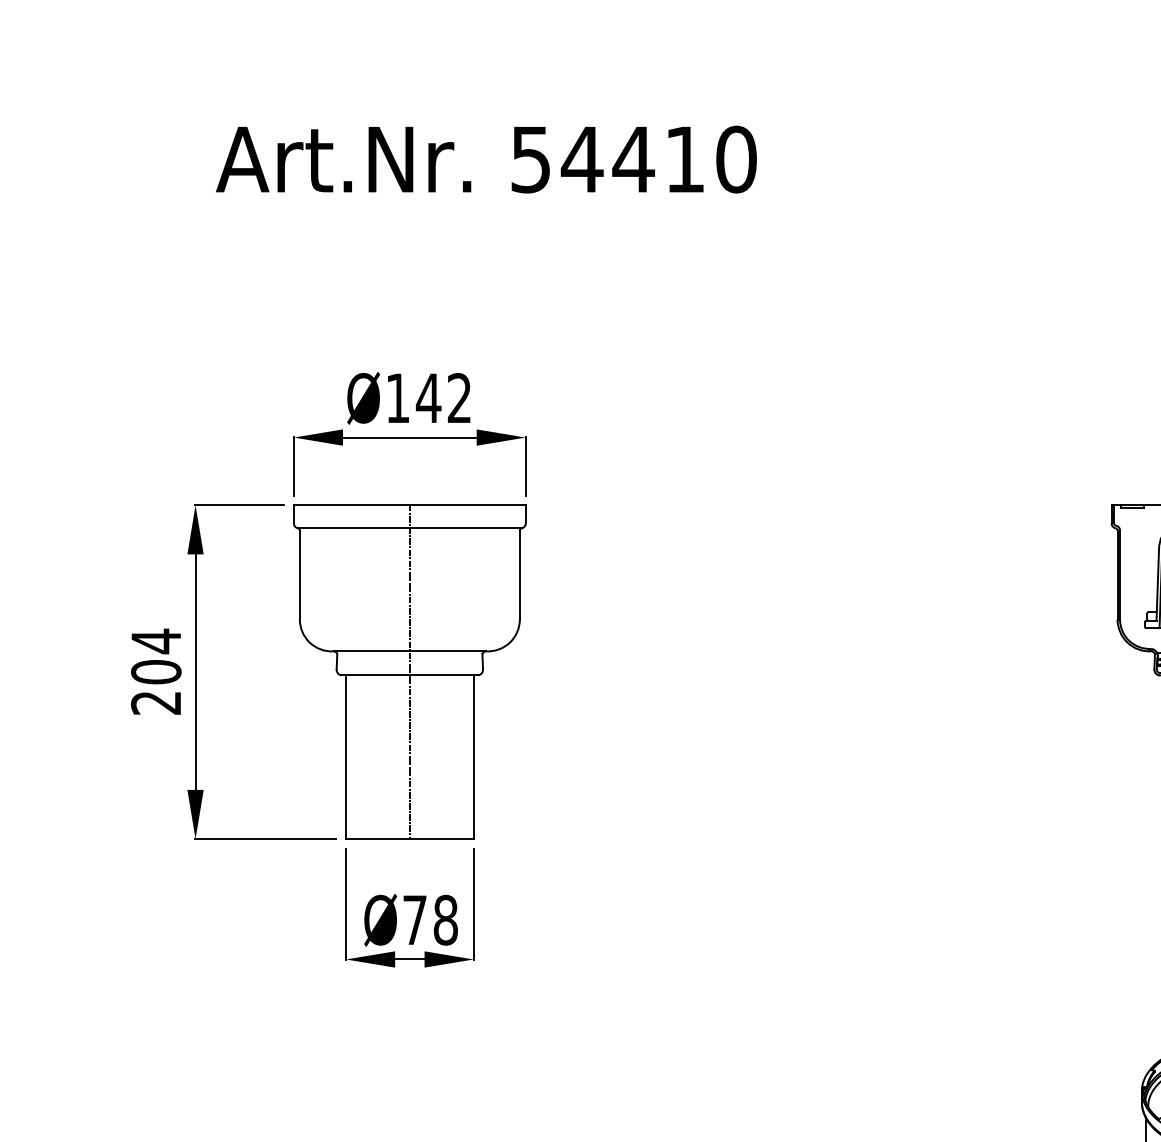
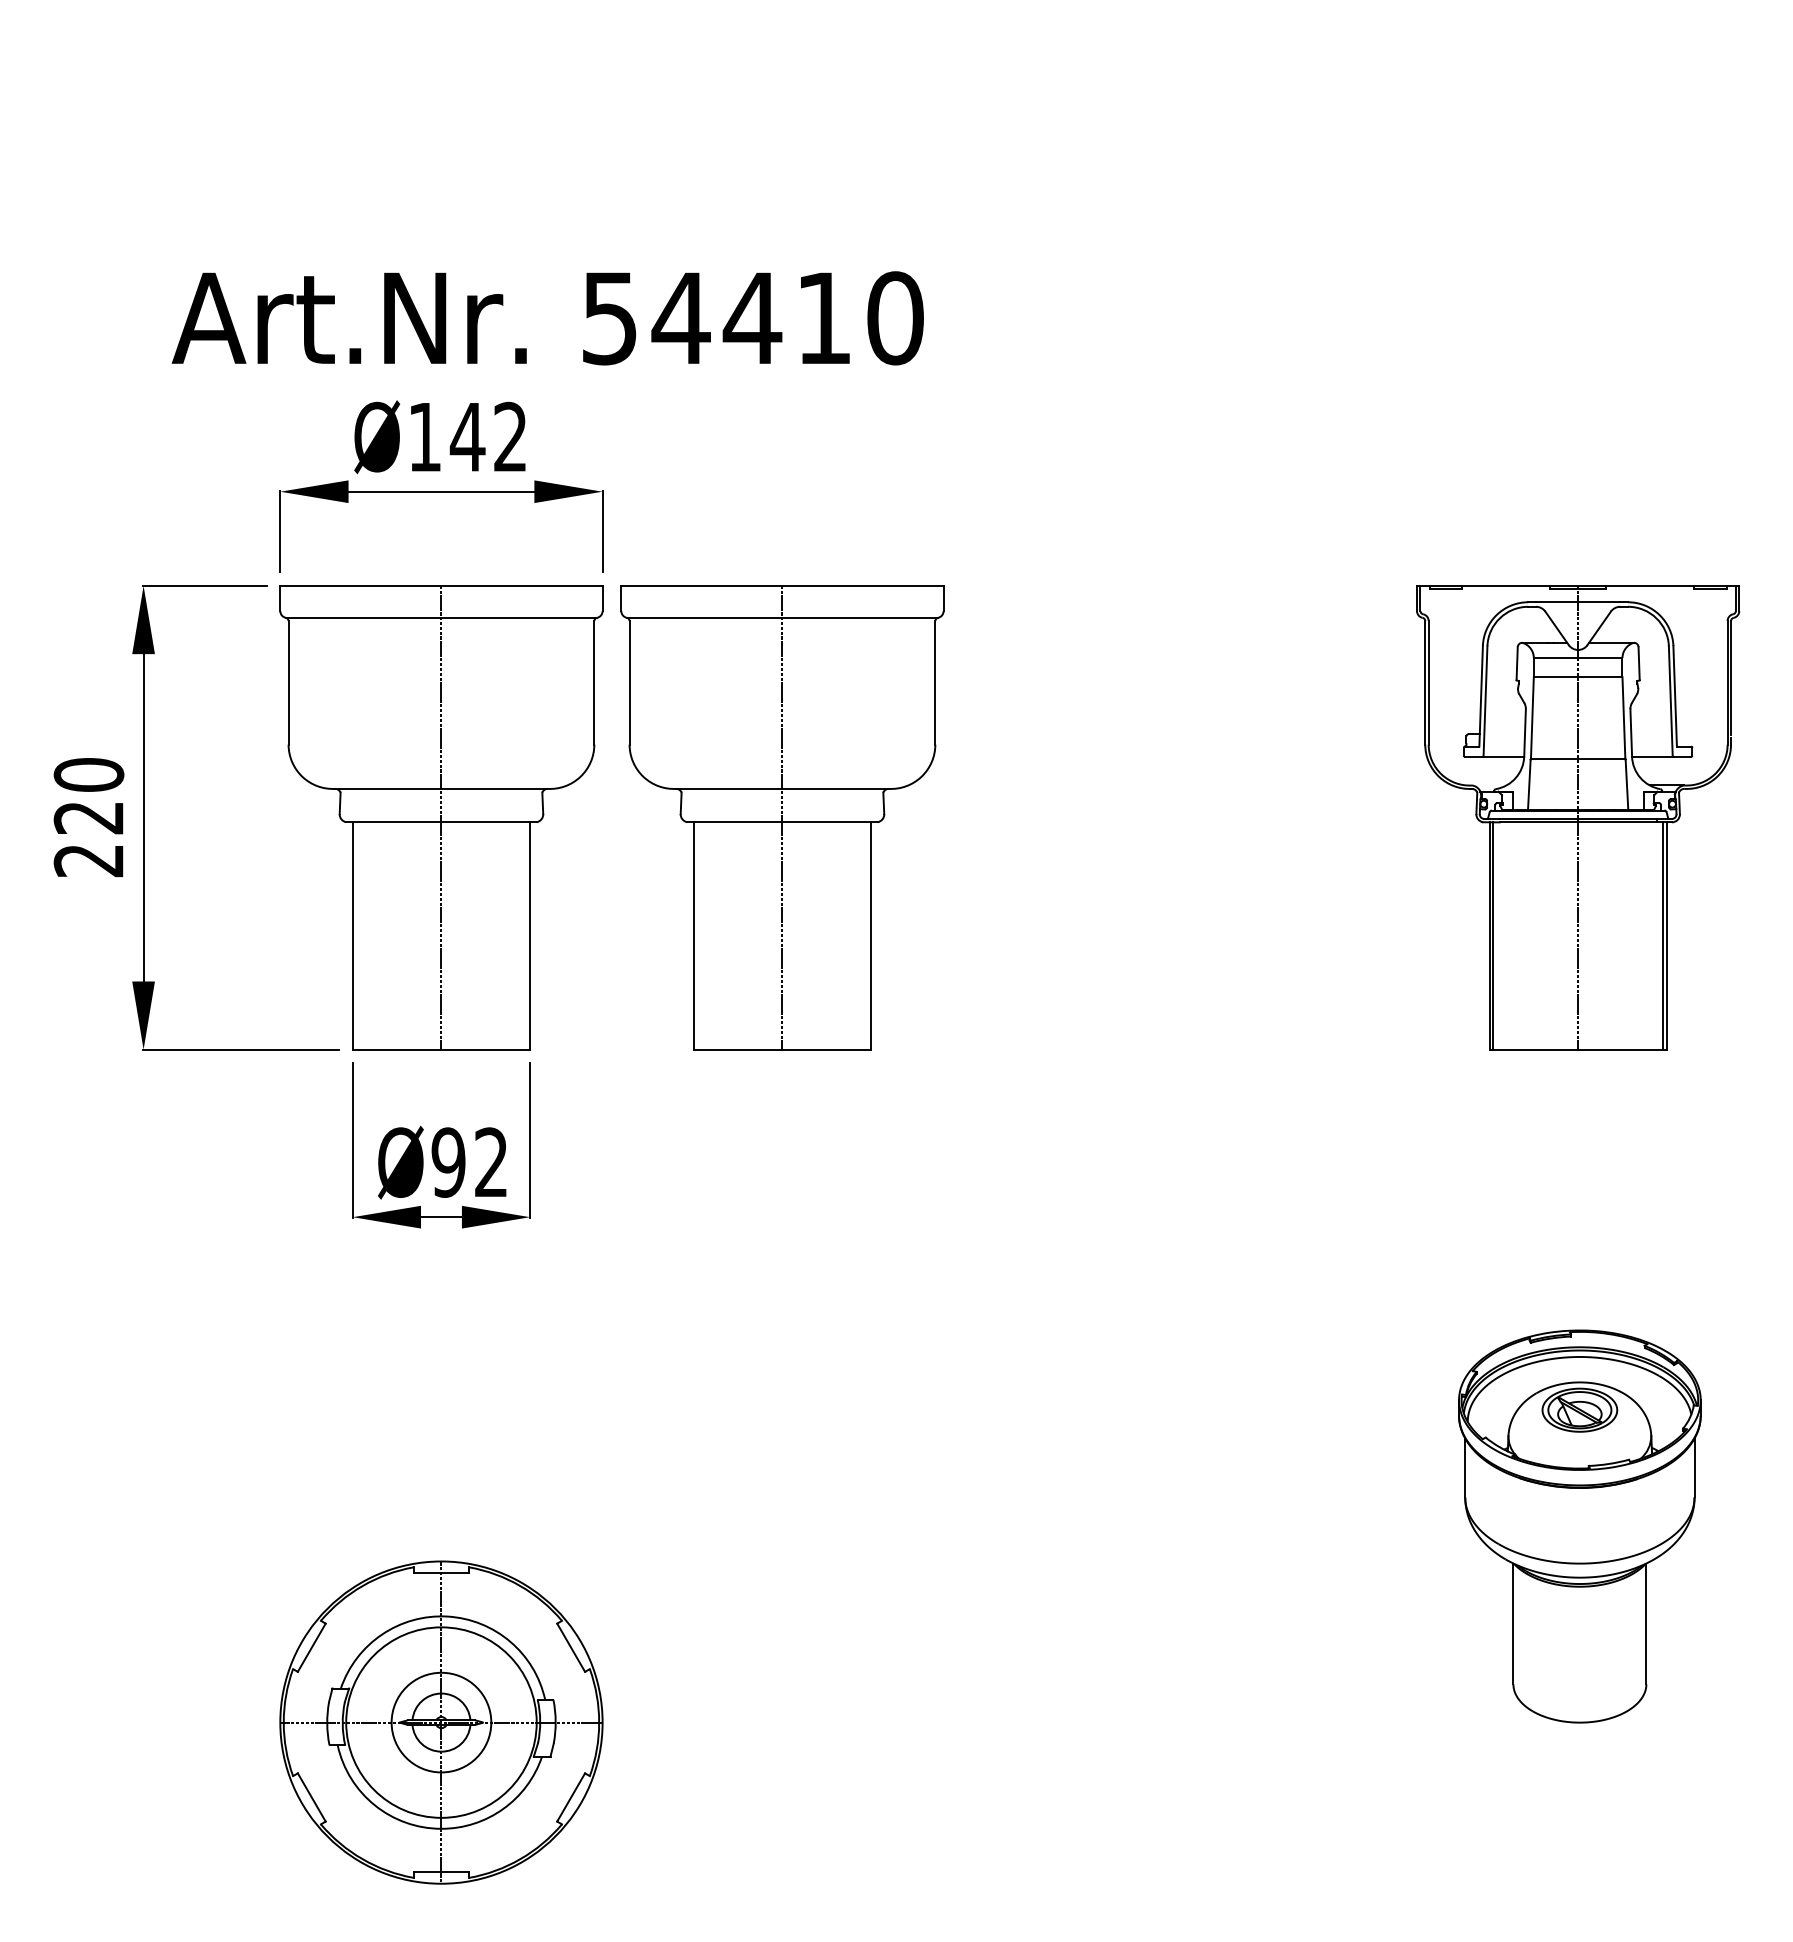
text: (486, 159) -> (547, 318), moved
text: (155, 656) -> (88, 795), 204 -> 220
part: (655, 671) -> (782, 817), added
text: (430, 920) -> (469, 1162), Ø78 -> Ø92

